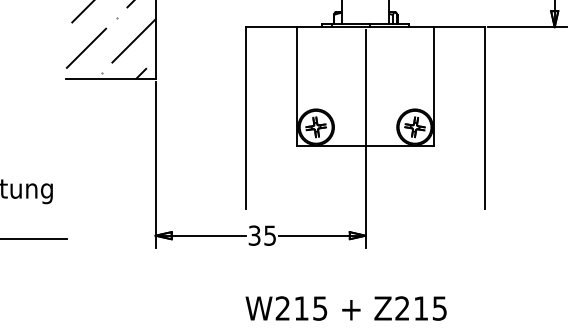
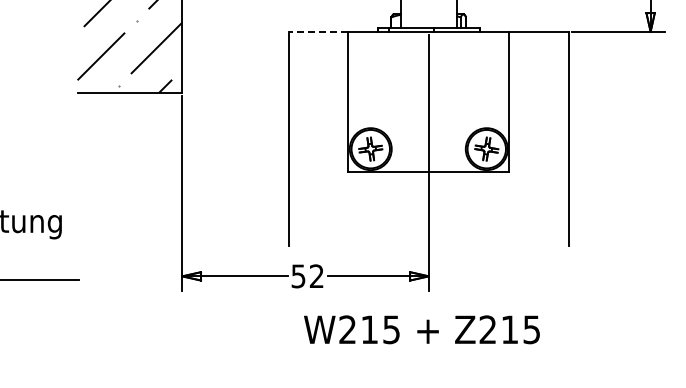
line: (271, 26) -> (318, 31), solid -> dashed
text: (262, 235) -> (307, 276), 35 -> 52
text: (345, 308) -> (421, 329), moved

